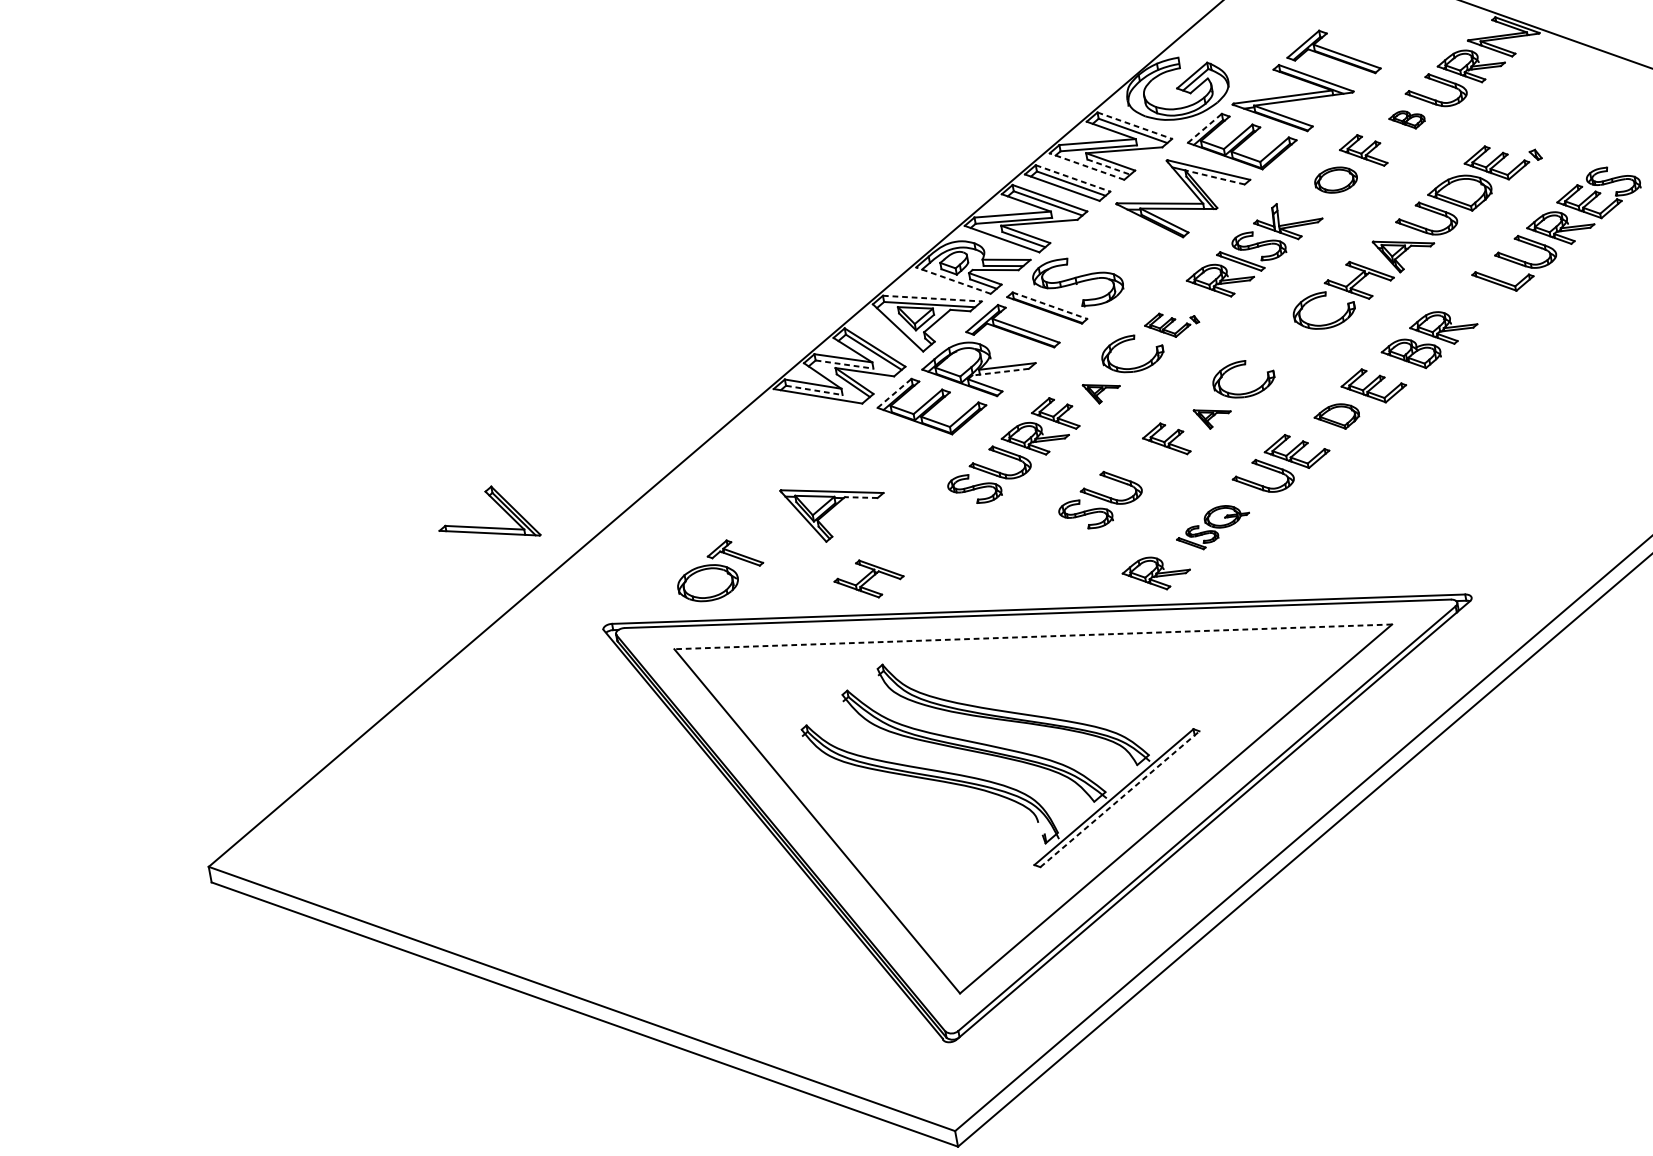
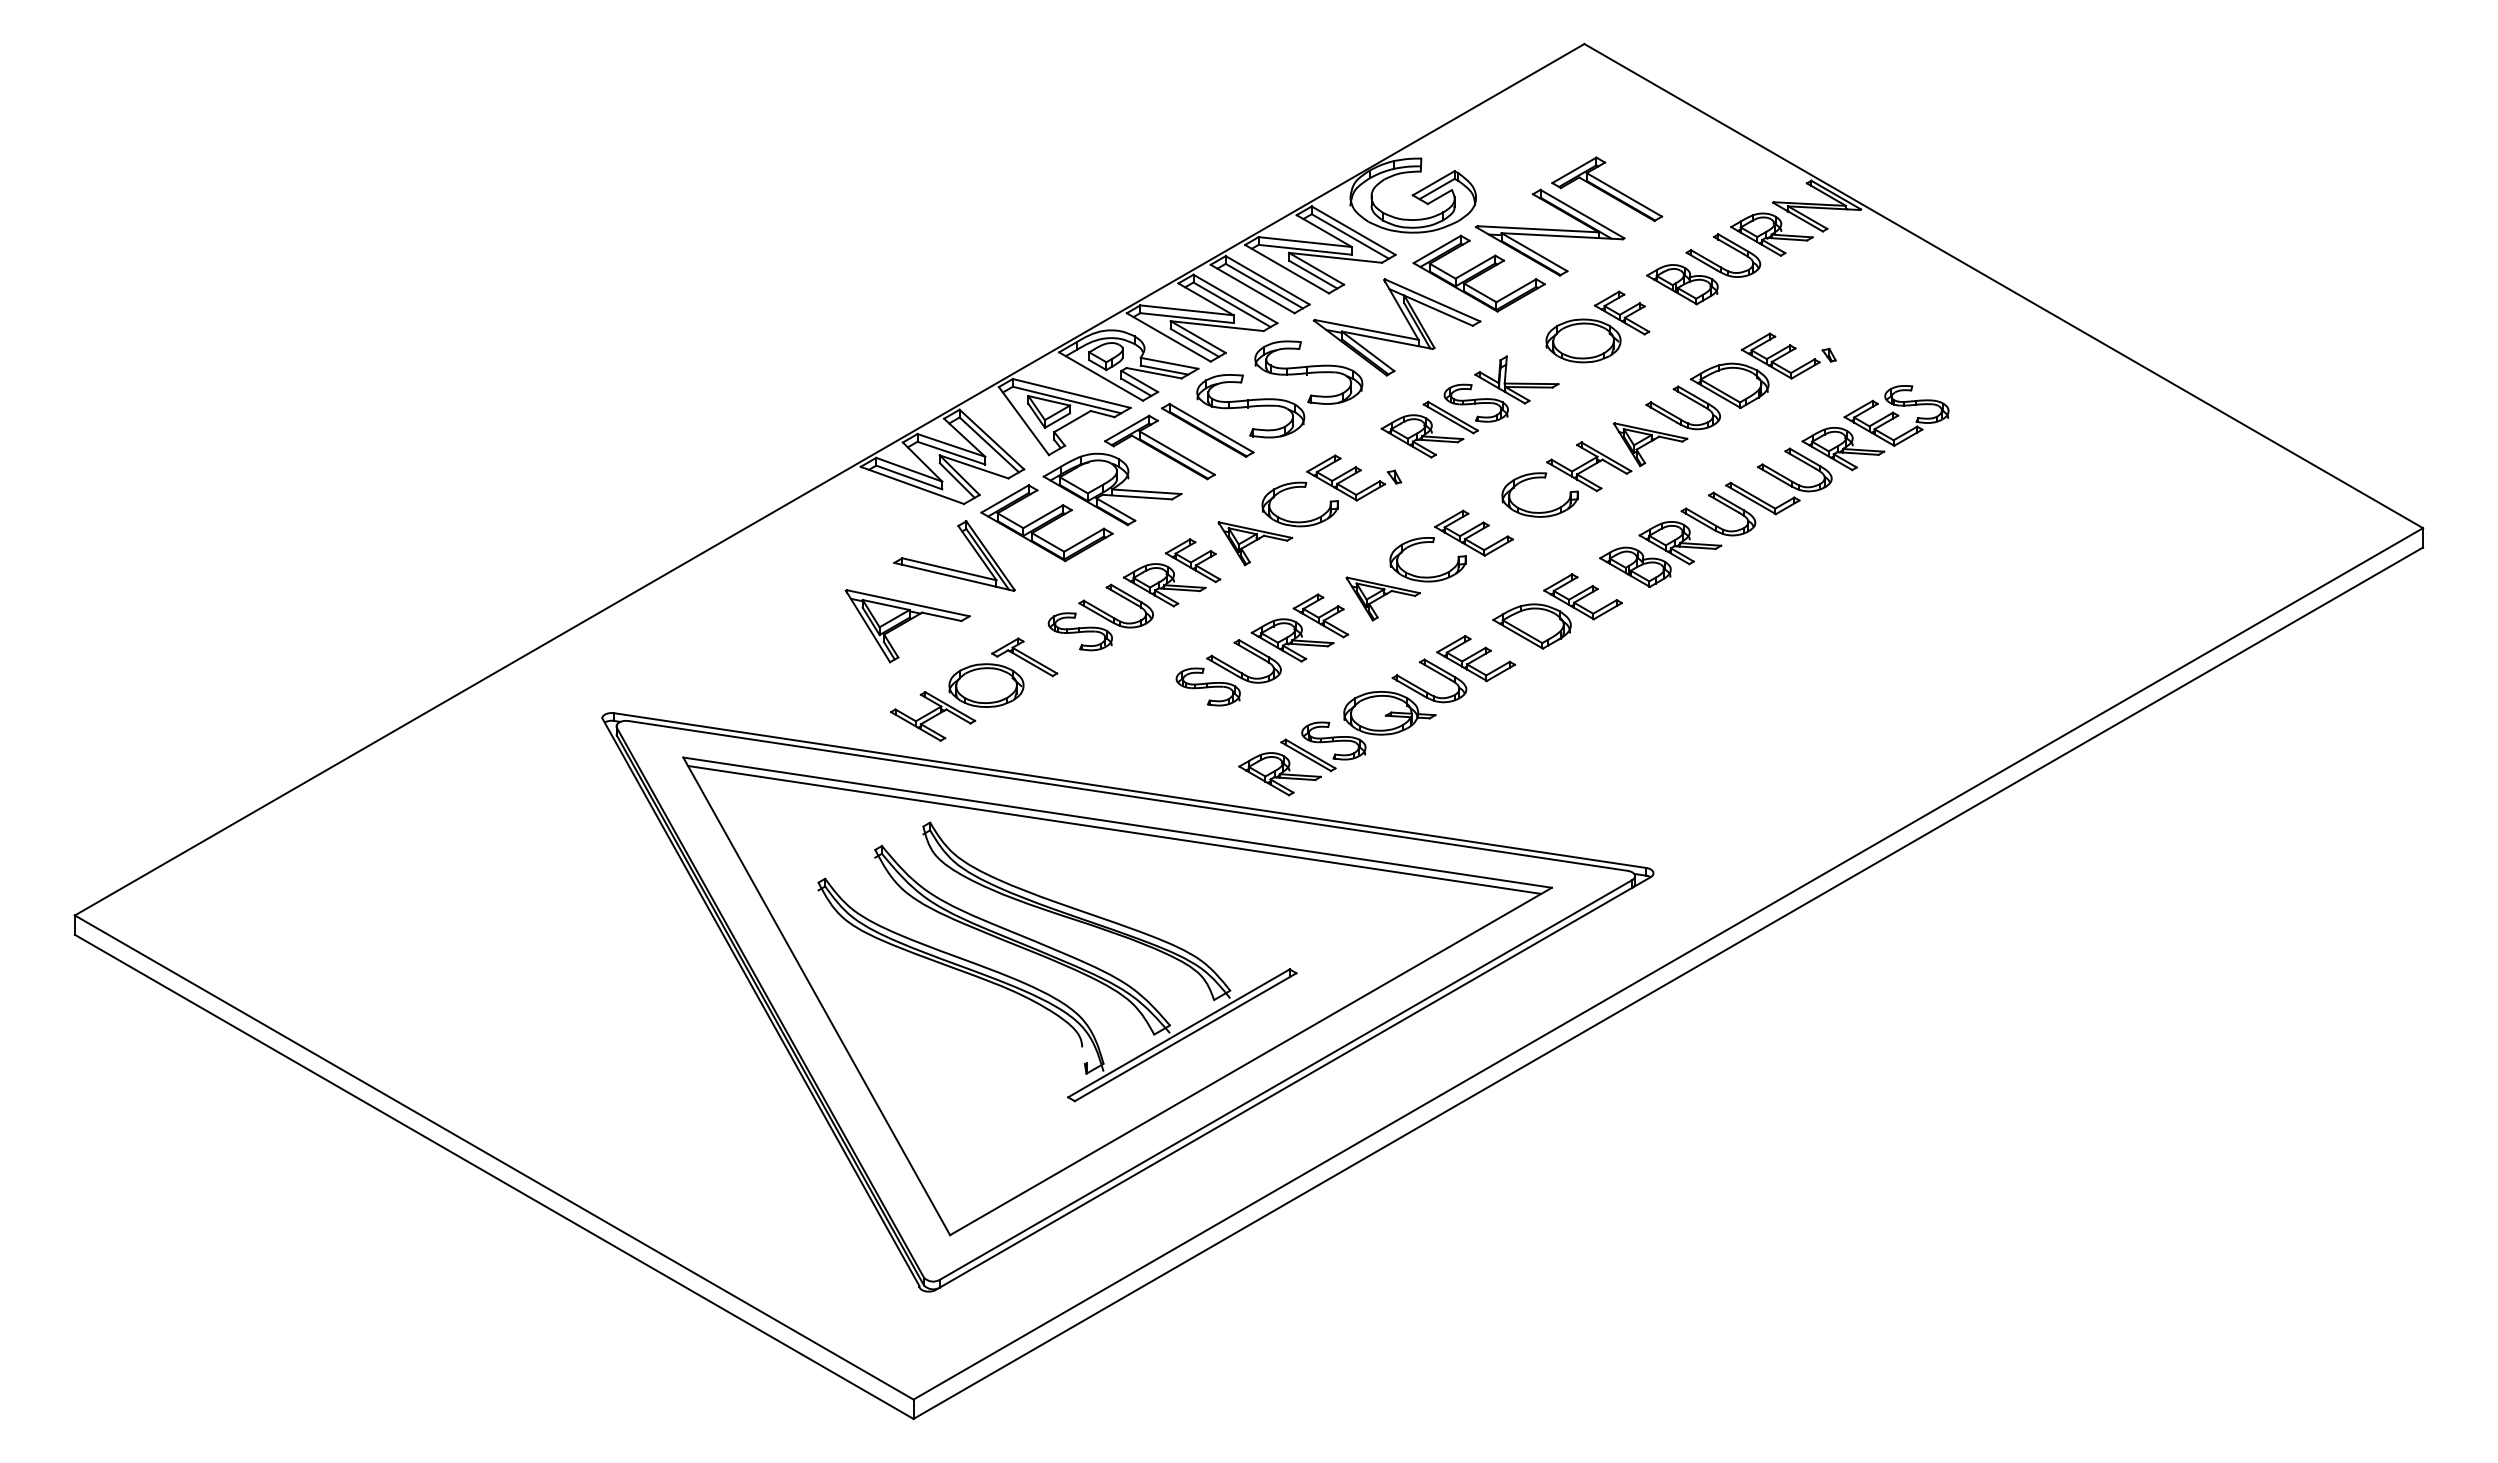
part: (1407, 120) -> (1682, 284), size x1.67
line: (1135, 125) -> (1354, 230), dashed -> solid
line: (1205, 128) -> (1437, 249), dashed -> solid
line: (1086, 166) -> (1286, 268), dashed -> solid
line: (1109, 166) -> (1313, 274), dashed -> solid
line: (1214, 177) -> (1438, 310), dashed -> solid
line: (1073, 178) -> (1268, 280), dashed -> solid
part: (1335, 179) -> (1583, 340), size x1.43
part: (1119, 246) -> (1308, 372), added
line: (953, 280) -> (1100, 376), dashed -> solid
part: (1472, 290) -> (1722, 504), added
line: (932, 298) -> (1071, 393), dashed -> solid
line: (1050, 305) -> (1211, 428), dashed -> solid
part: (1172, 324) -> (1354, 477), size x1.43
part: (1276, 350) -> (1473, 532), added
line: (844, 364) -> (951, 453), dashed -> solid
line: (1000, 372) -> (1137, 497), dashed -> solid
line: (814, 390) -> (909, 477), dashed -> solid
part: (1102, 391) -> (1255, 543), size x1.67
line: (894, 392) -> (1005, 498), dashed -> solid
part: (1212, 417) -> (1382, 598), size x1.67
part: (1336, 417) -> (1531, 626), size x1.43
part: (1146, 464) -> (1292, 640), added
line: (860, 497) -> (941, 616), dashed -> solid
part: (486, 526) -> (951, 568), moved
part: (1213, 527) -> (1358, 731), size x1.67
part: (719, 570) -> (1003, 672), moved
line: (1033, 636) -> (1117, 822), dashed -> solid
line: (1031, 642) -> (1114, 829), added
line: (1119, 799) -> (1185, 1037), dashed -> solid

